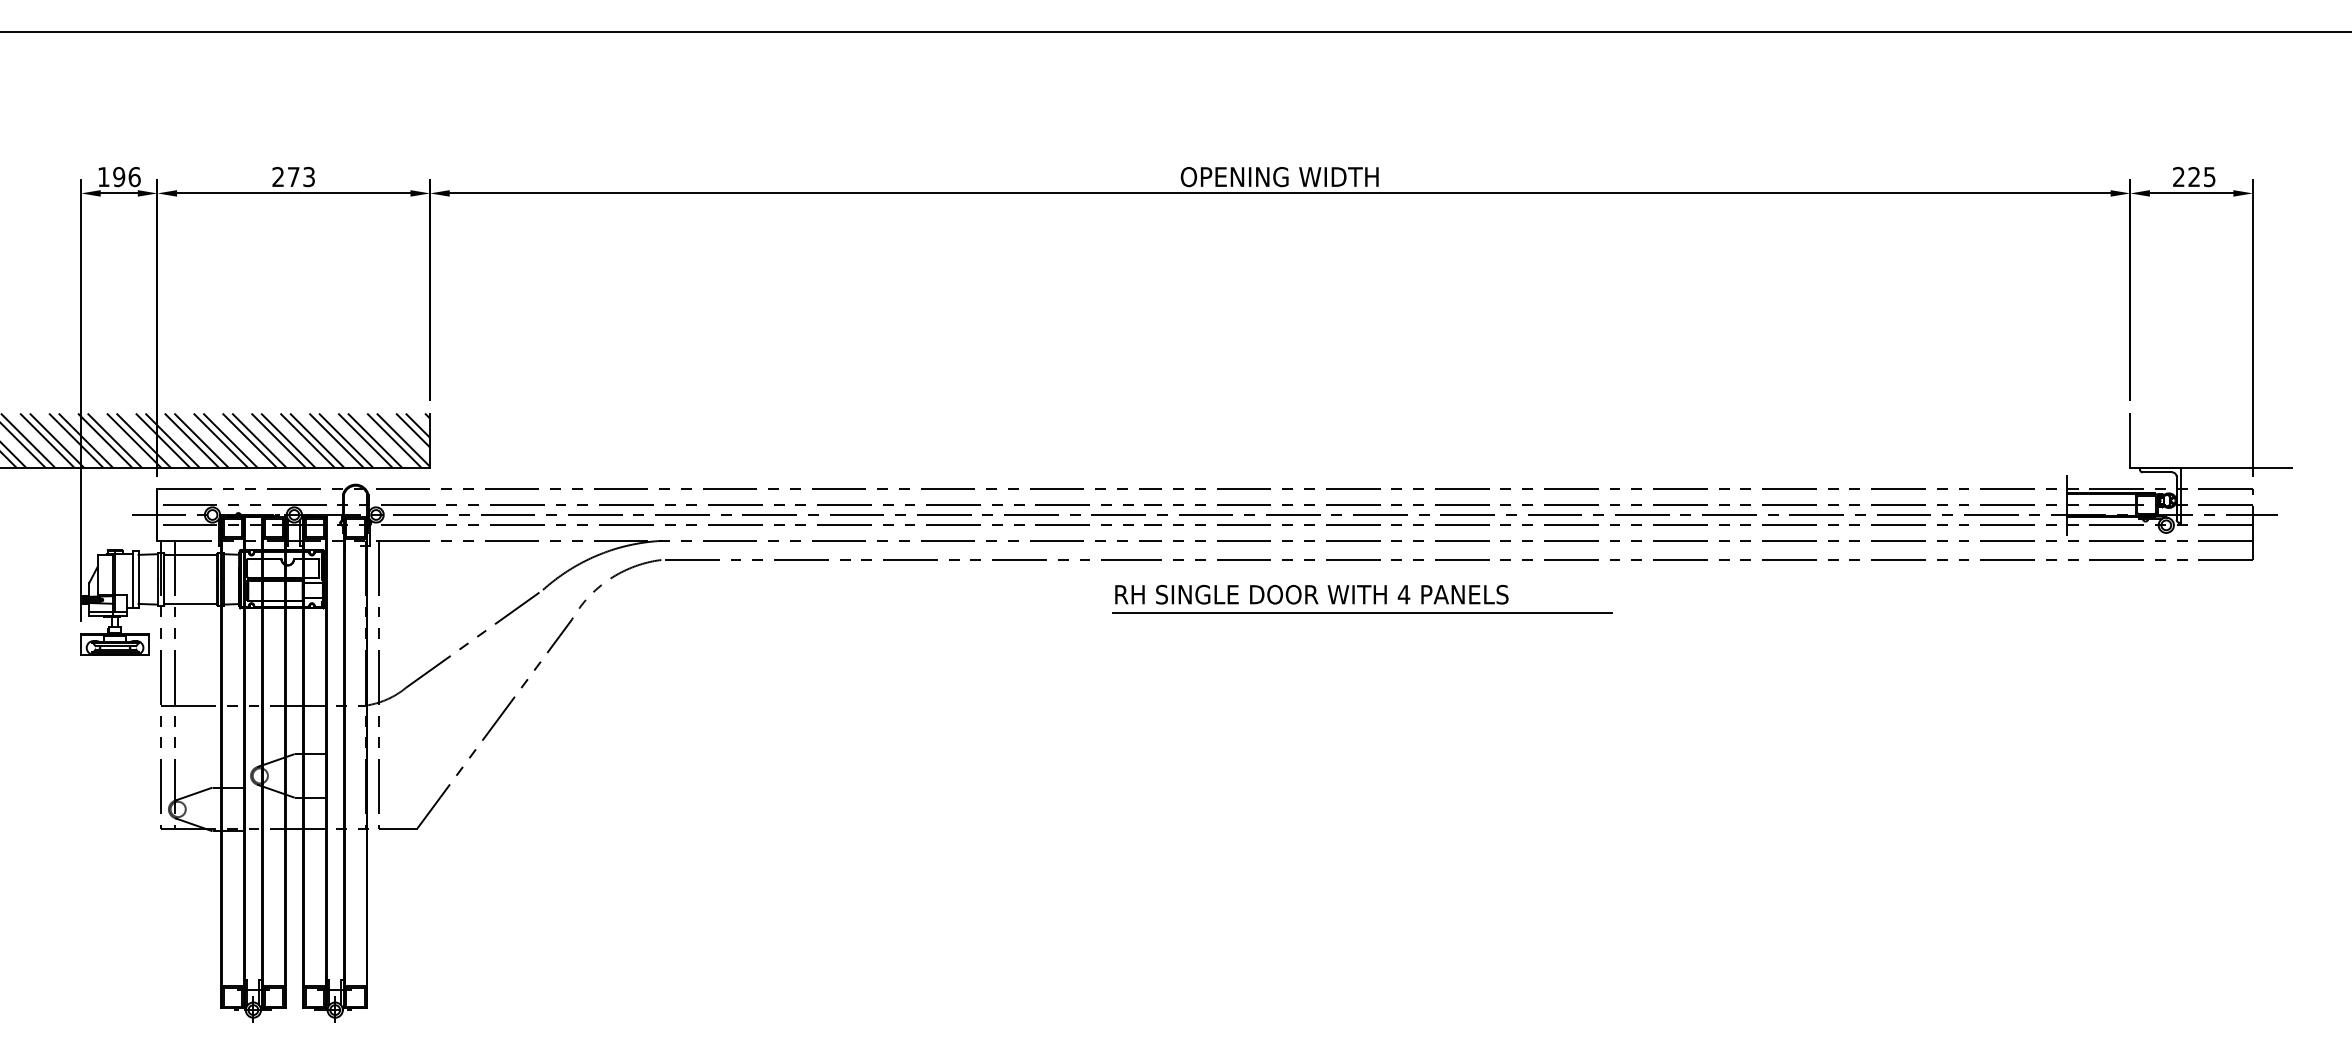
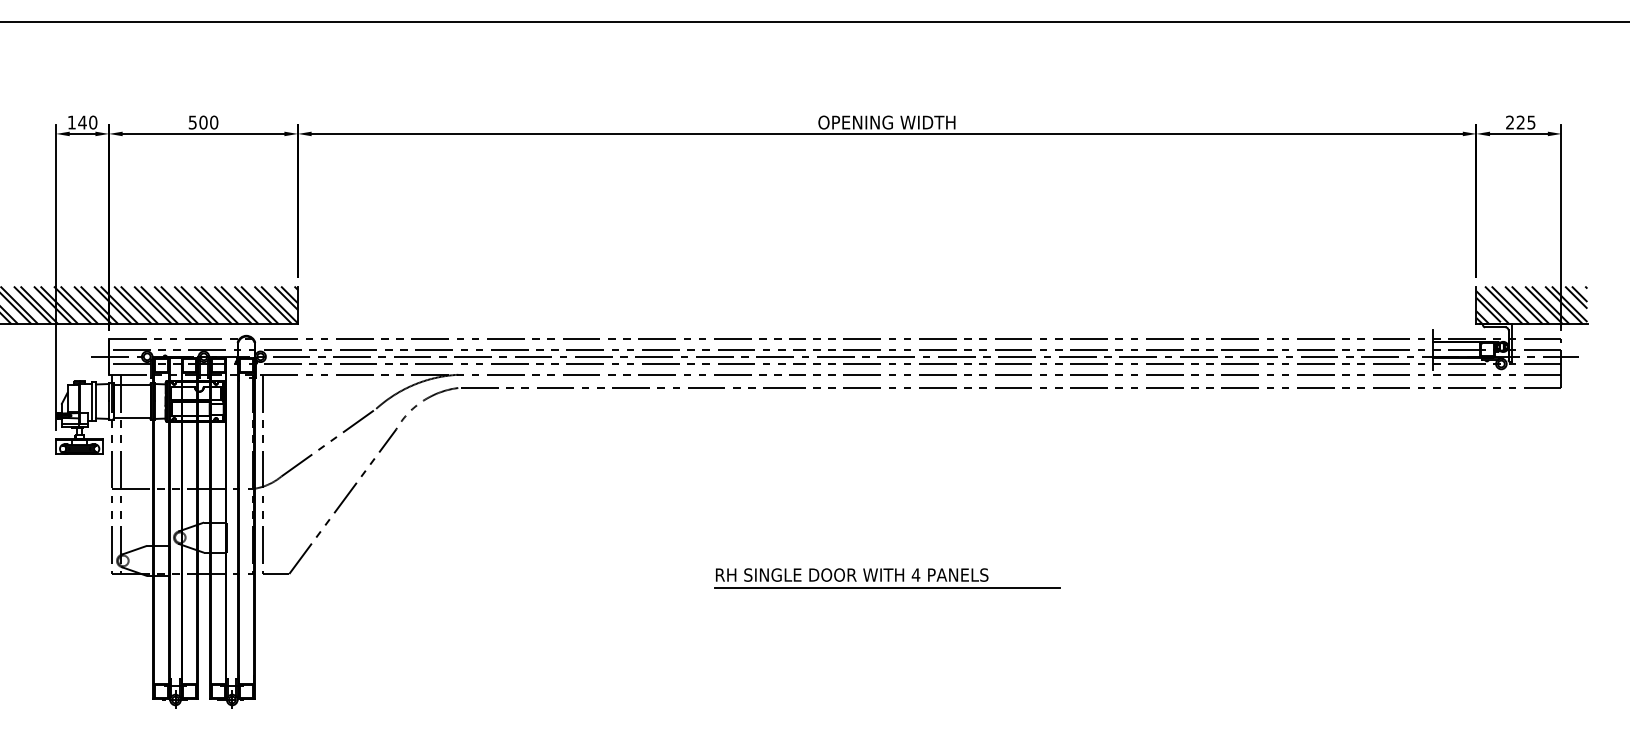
text: (126, 176) -> (87, 122), 196 -> 140
text: (293, 176) -> (203, 122), 273 -> 500
hatch: (2209, 440) -> (1531, 305), added
part: (1362, 599) -> (887, 578), moved

